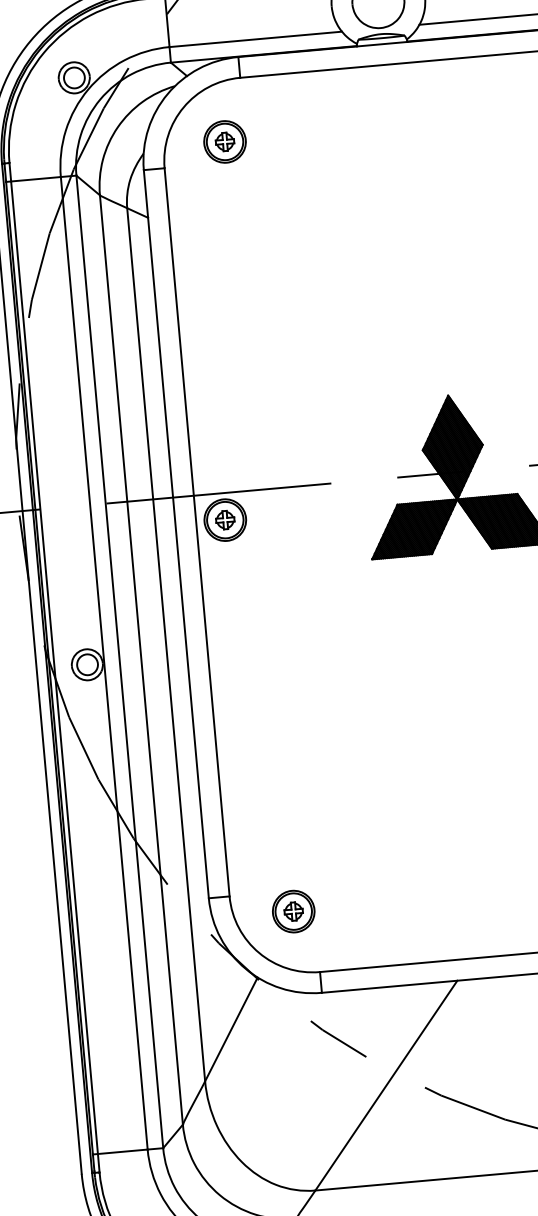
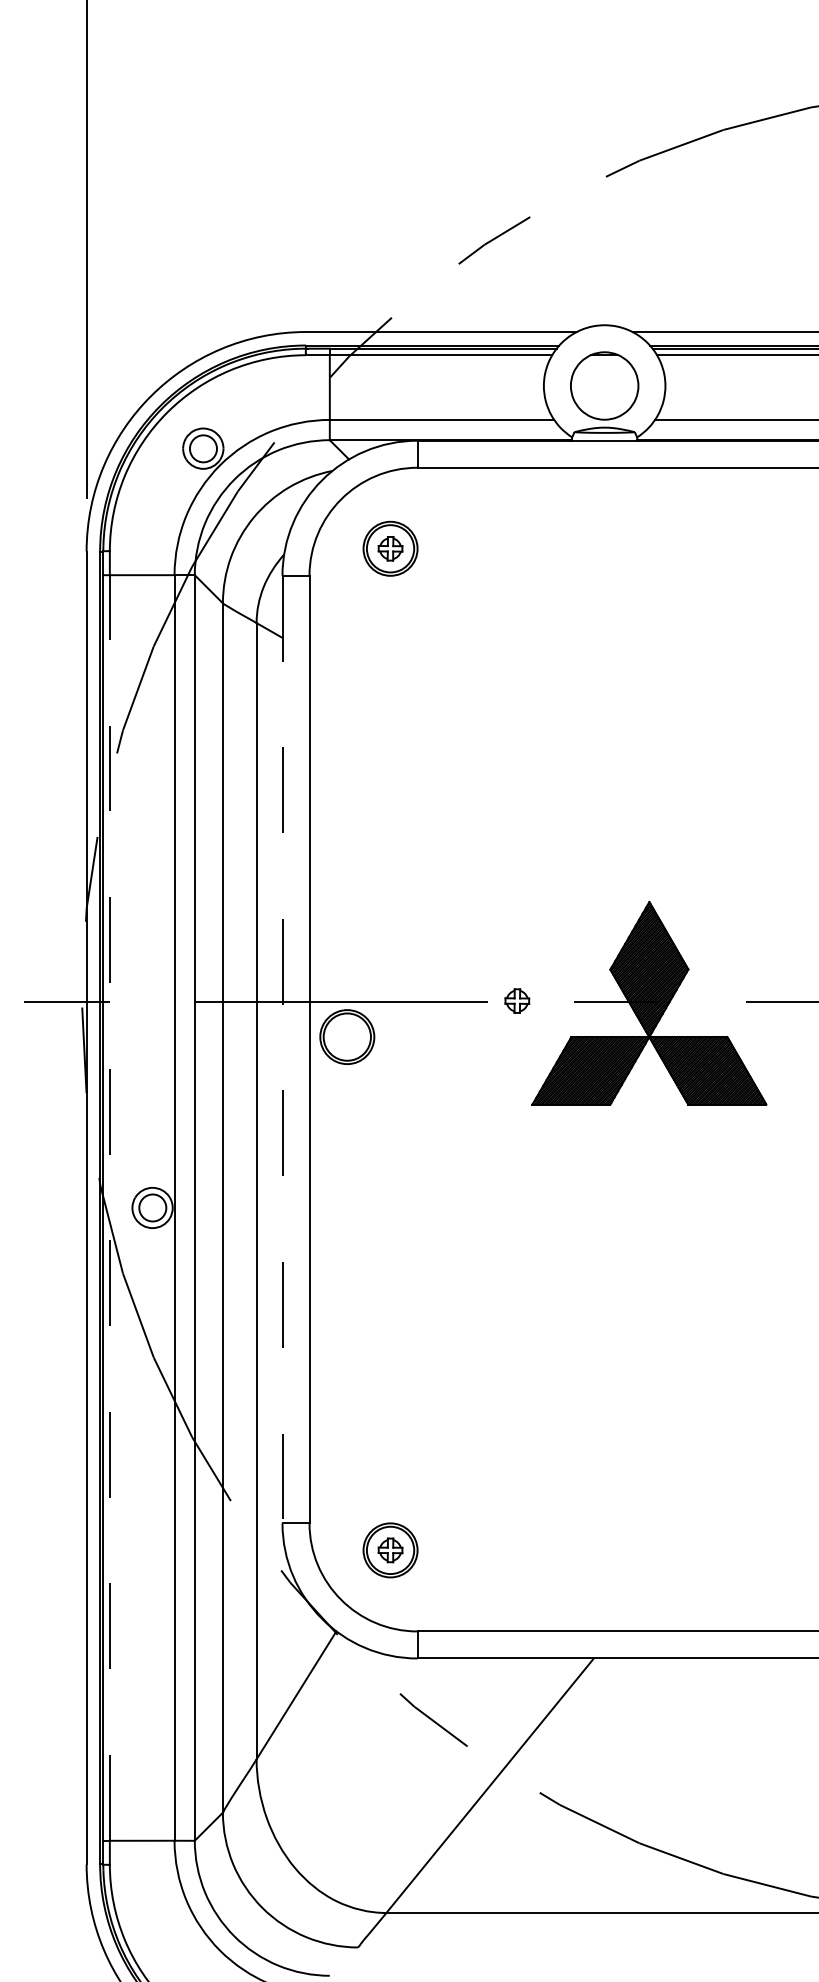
part: (225, 519) -> (517, 1000), moved
line: (176, 534) -> (282, 1049), solid -> dashed
line: (54, 667) -> (109, 1207), solid -> dashed

